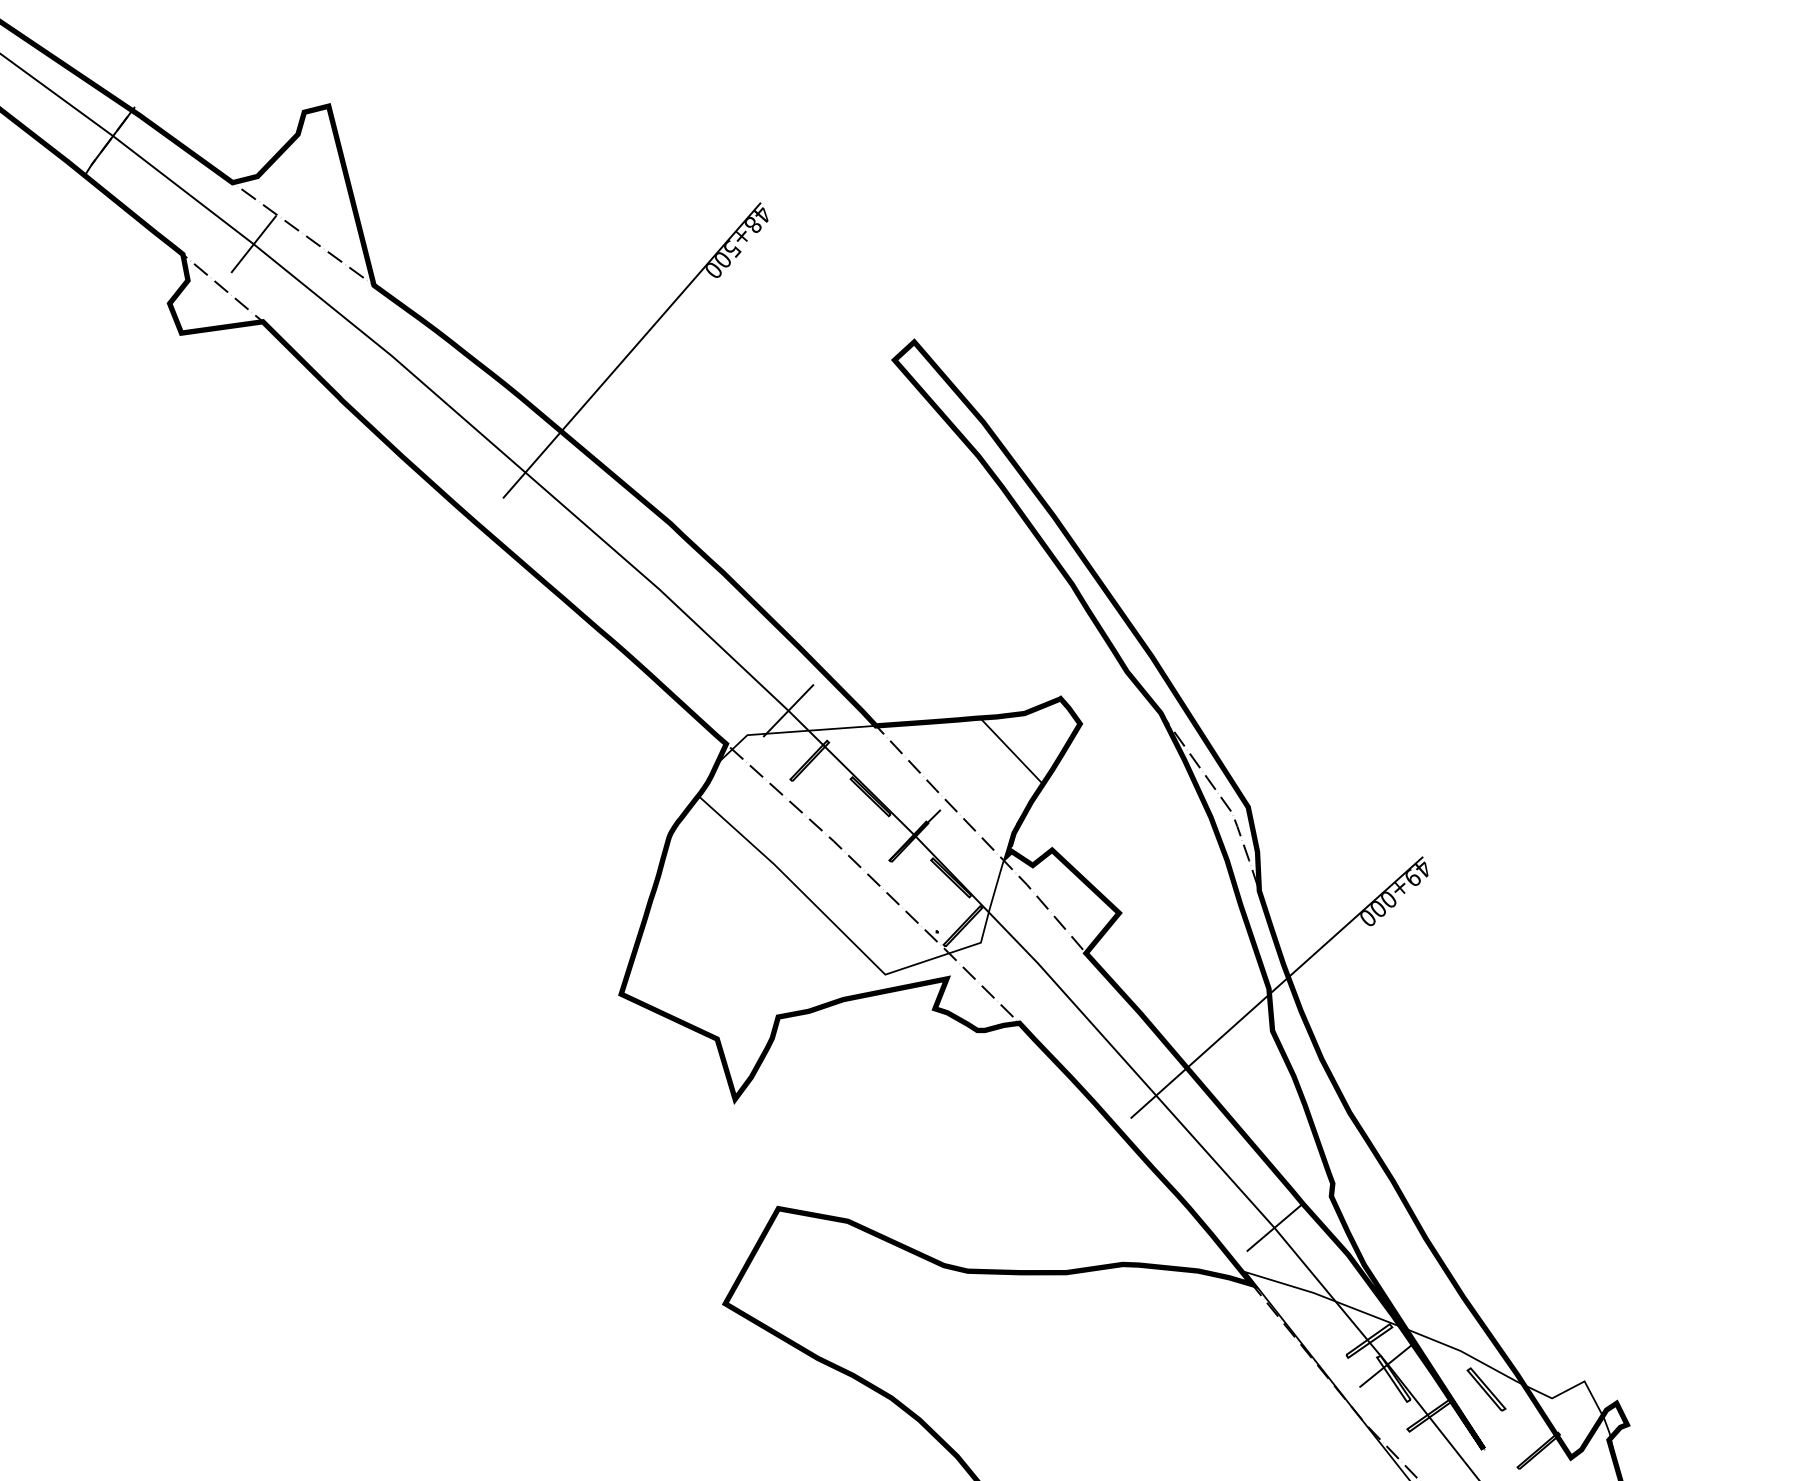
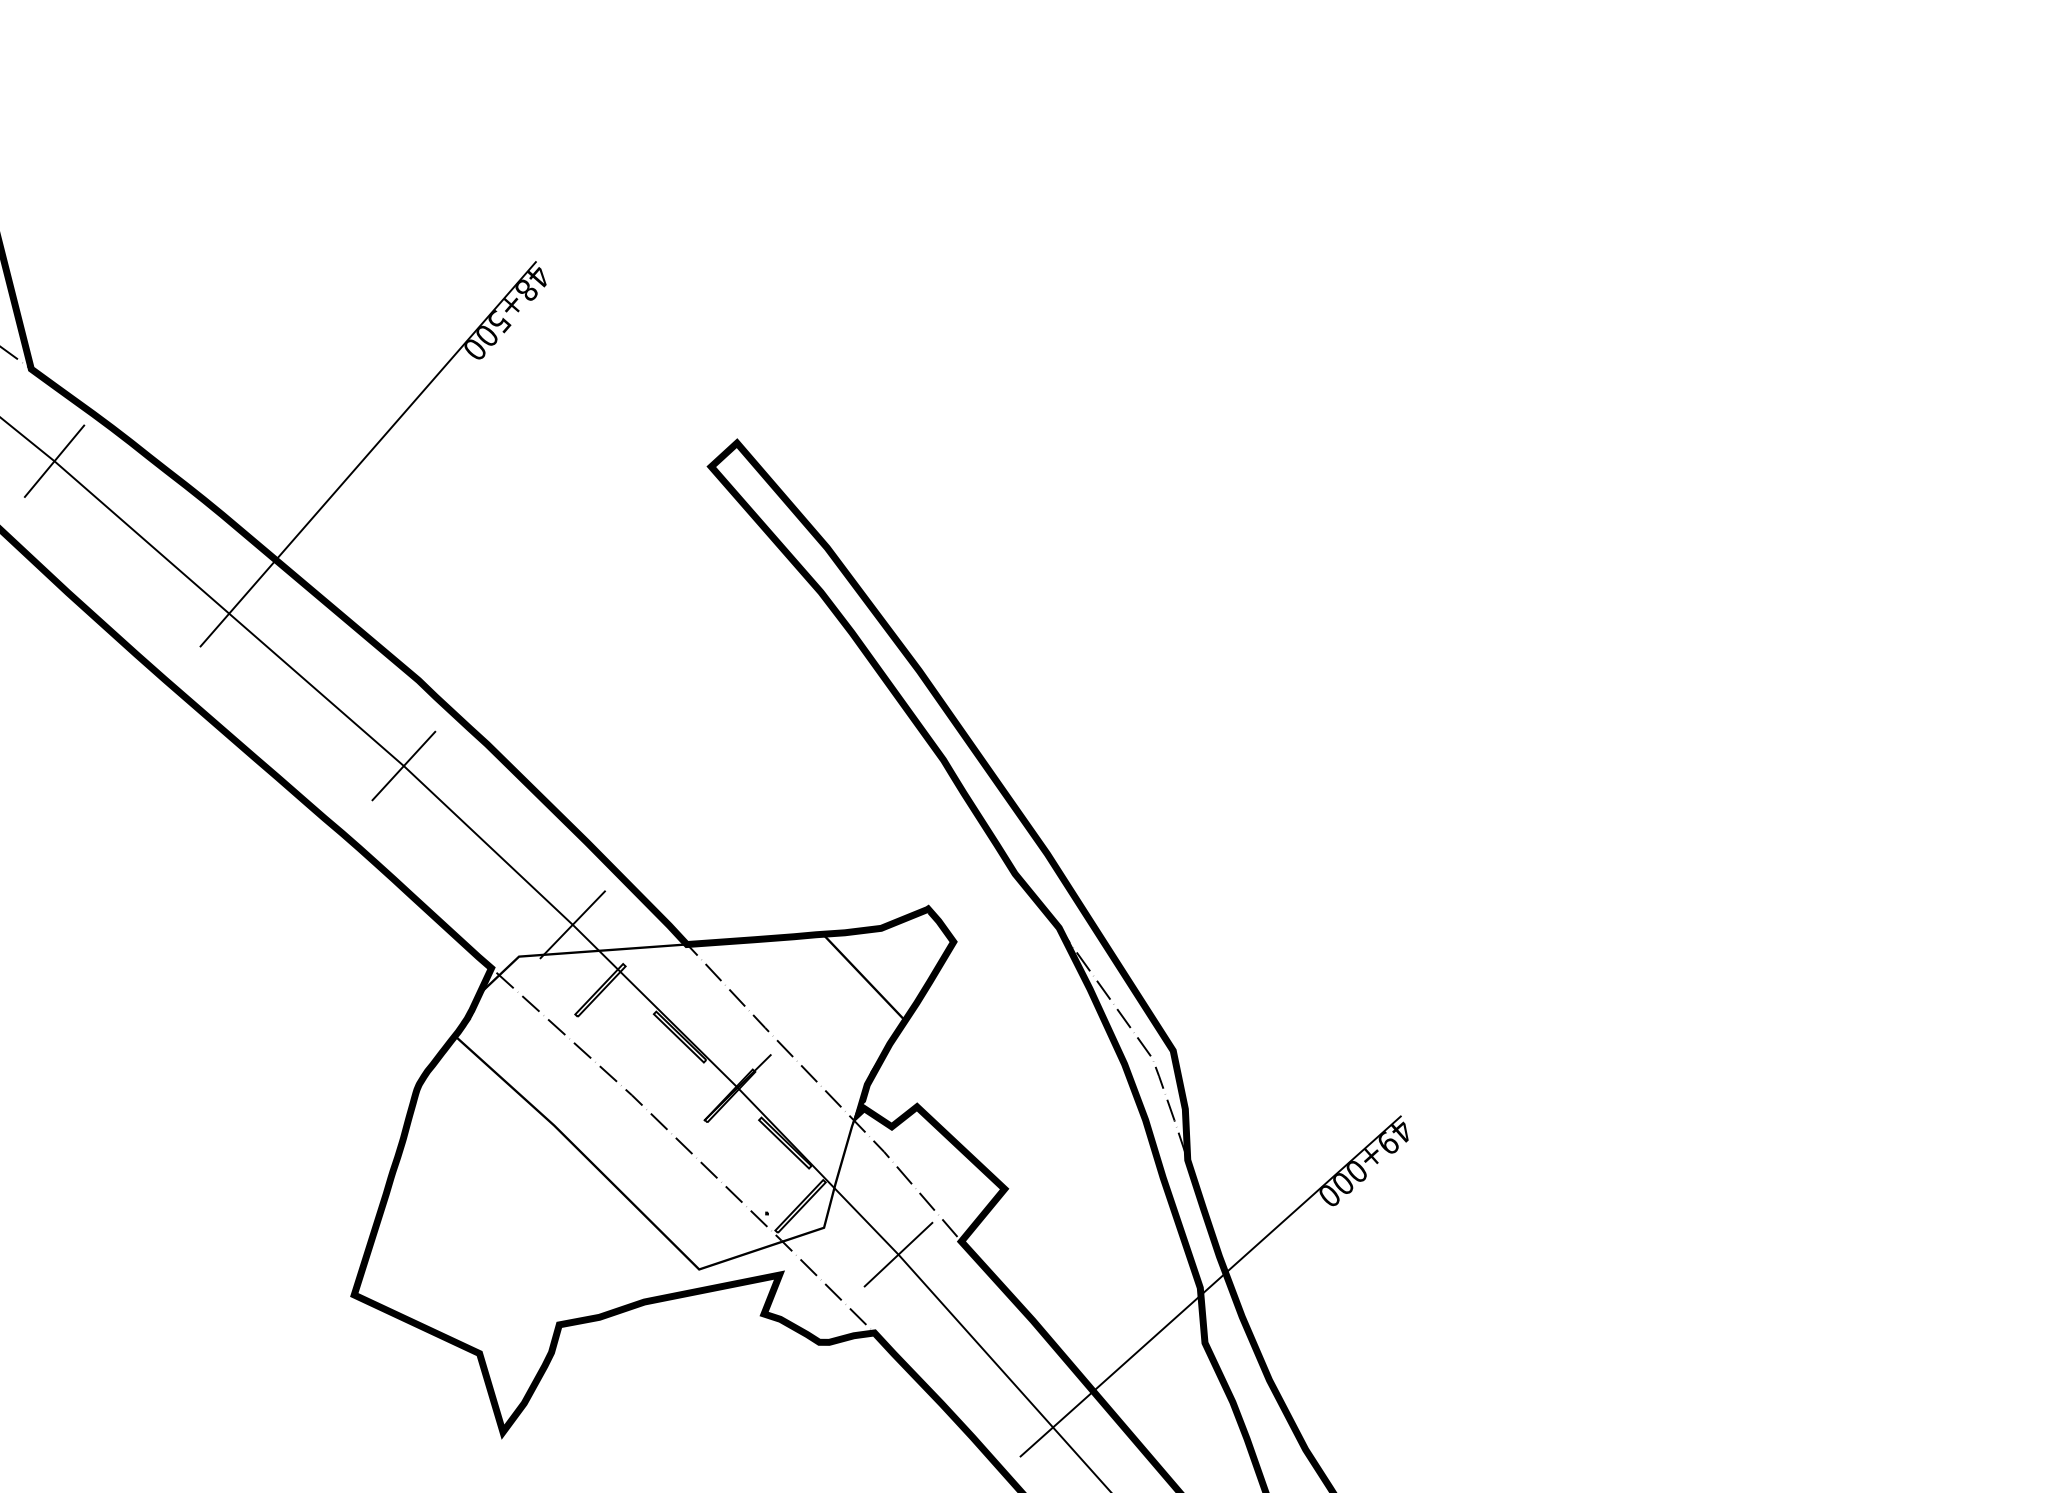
line: (391, 355) -> (54, 460), added
line: (659, 589) -> (404, 766), added
line: (1037, 963) -> (897, 1254), added

